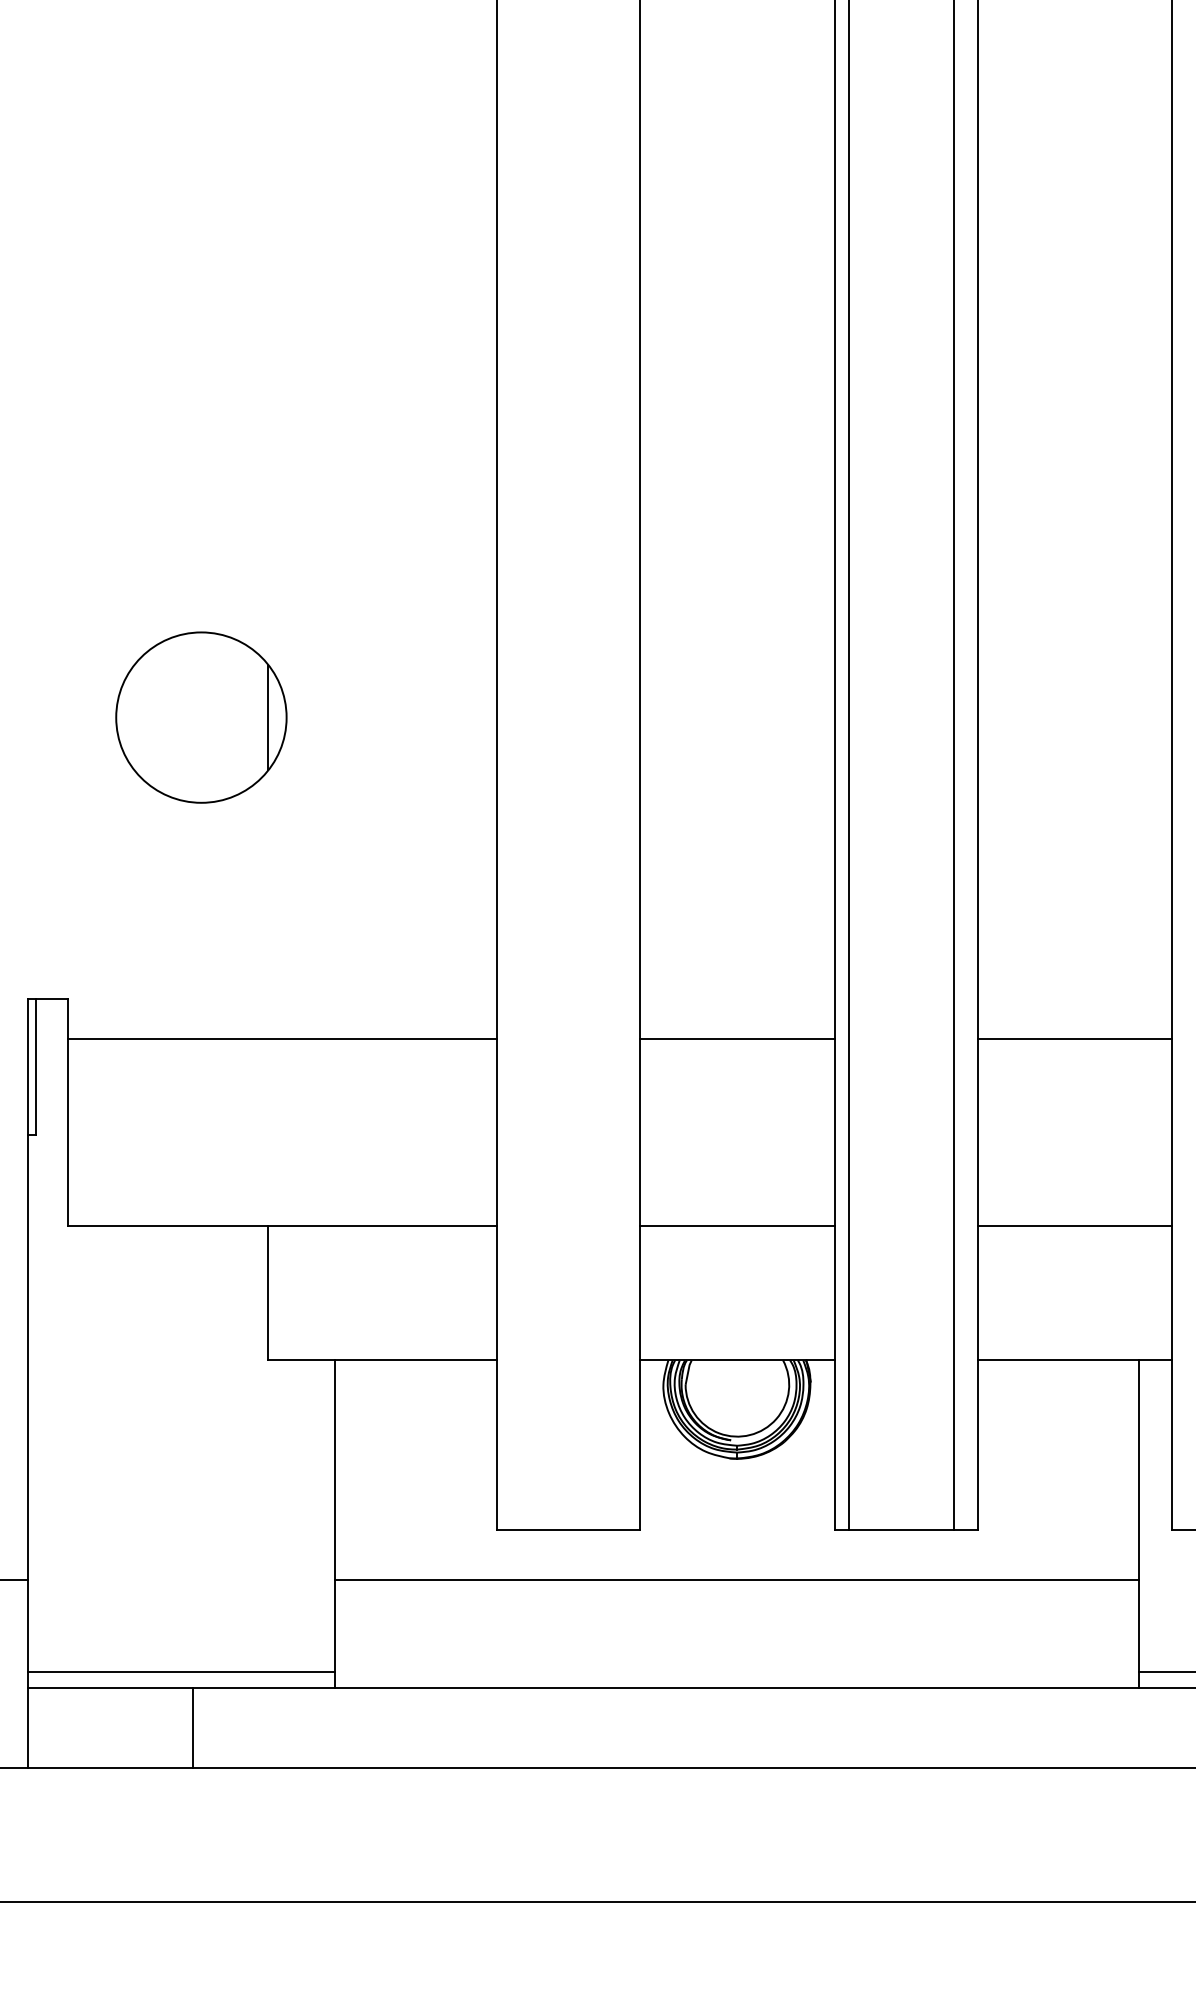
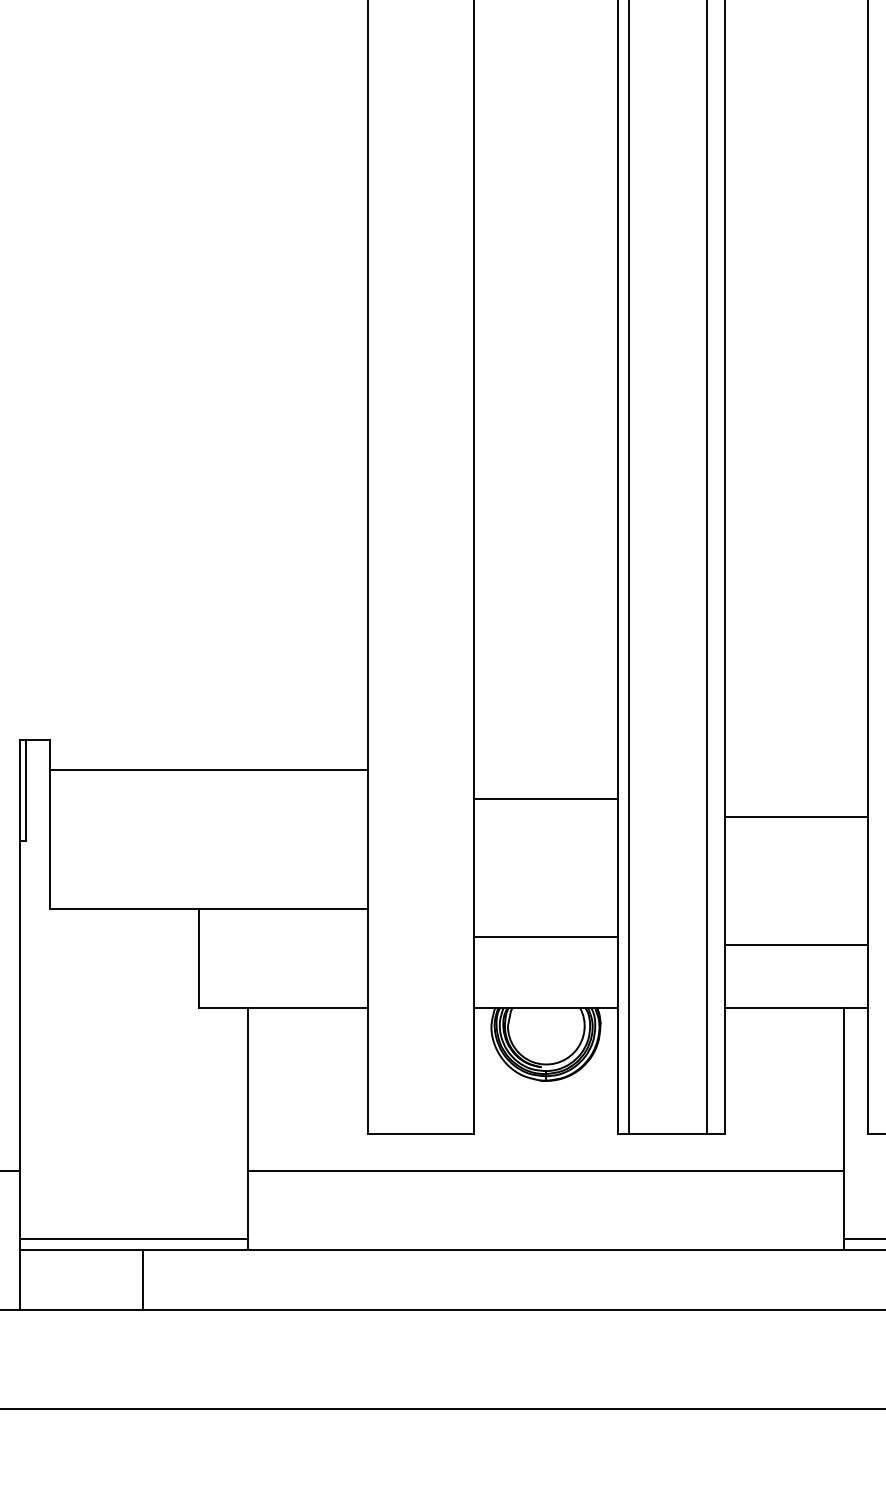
part: (201, 717) -> (149, 531), removed
line: (737, 1038) -> (546, 798), moved
line: (1075, 1038) -> (796, 816), moved
line: (737, 1226) -> (546, 936), moved
line: (1075, 1226) -> (796, 944), moved

